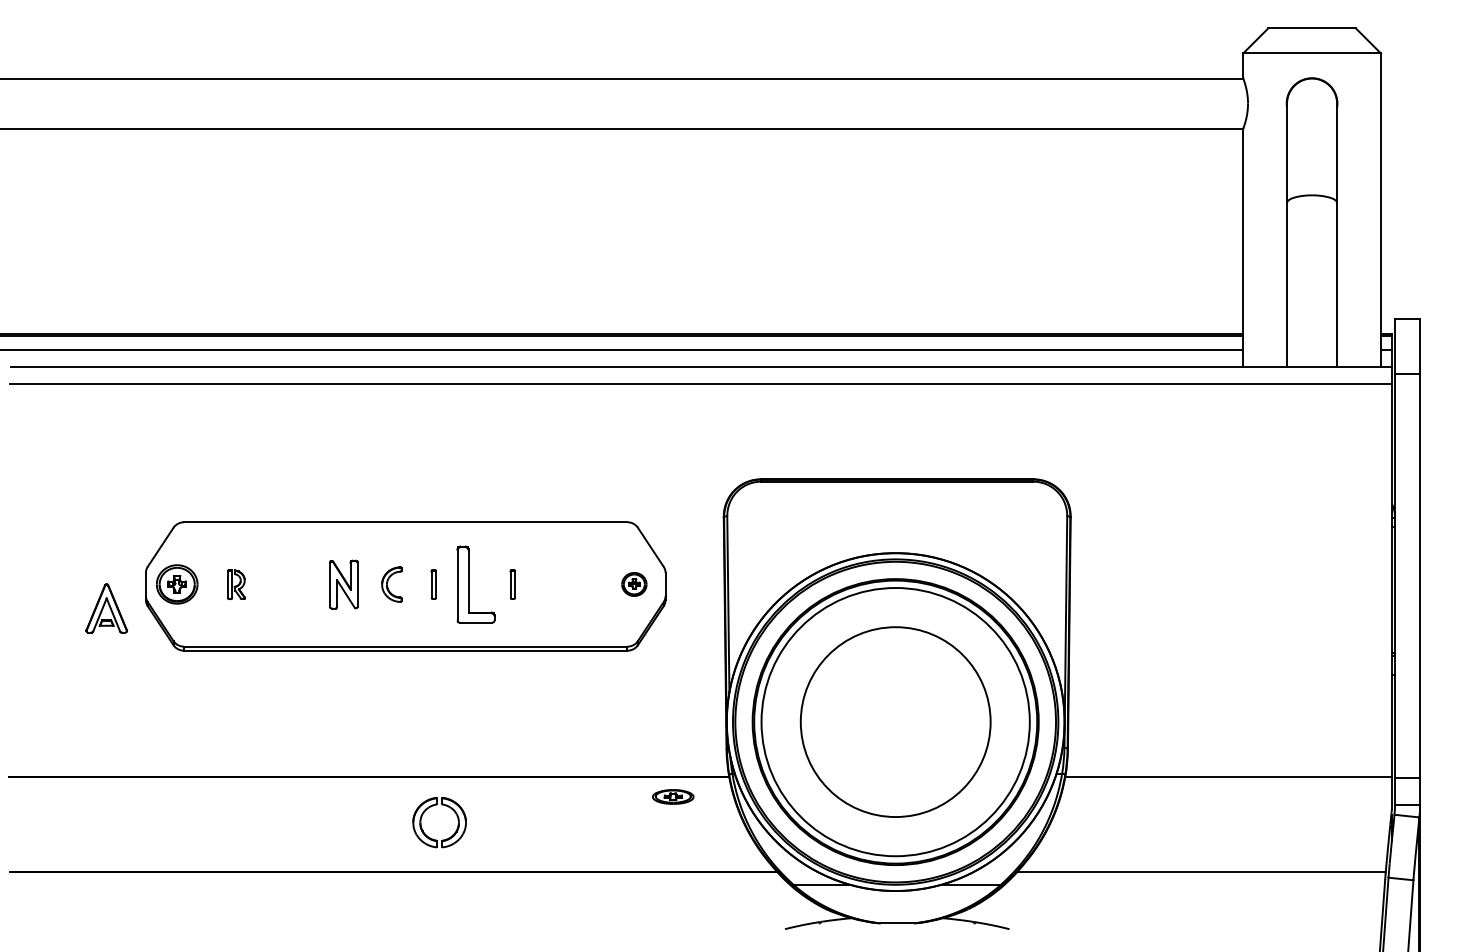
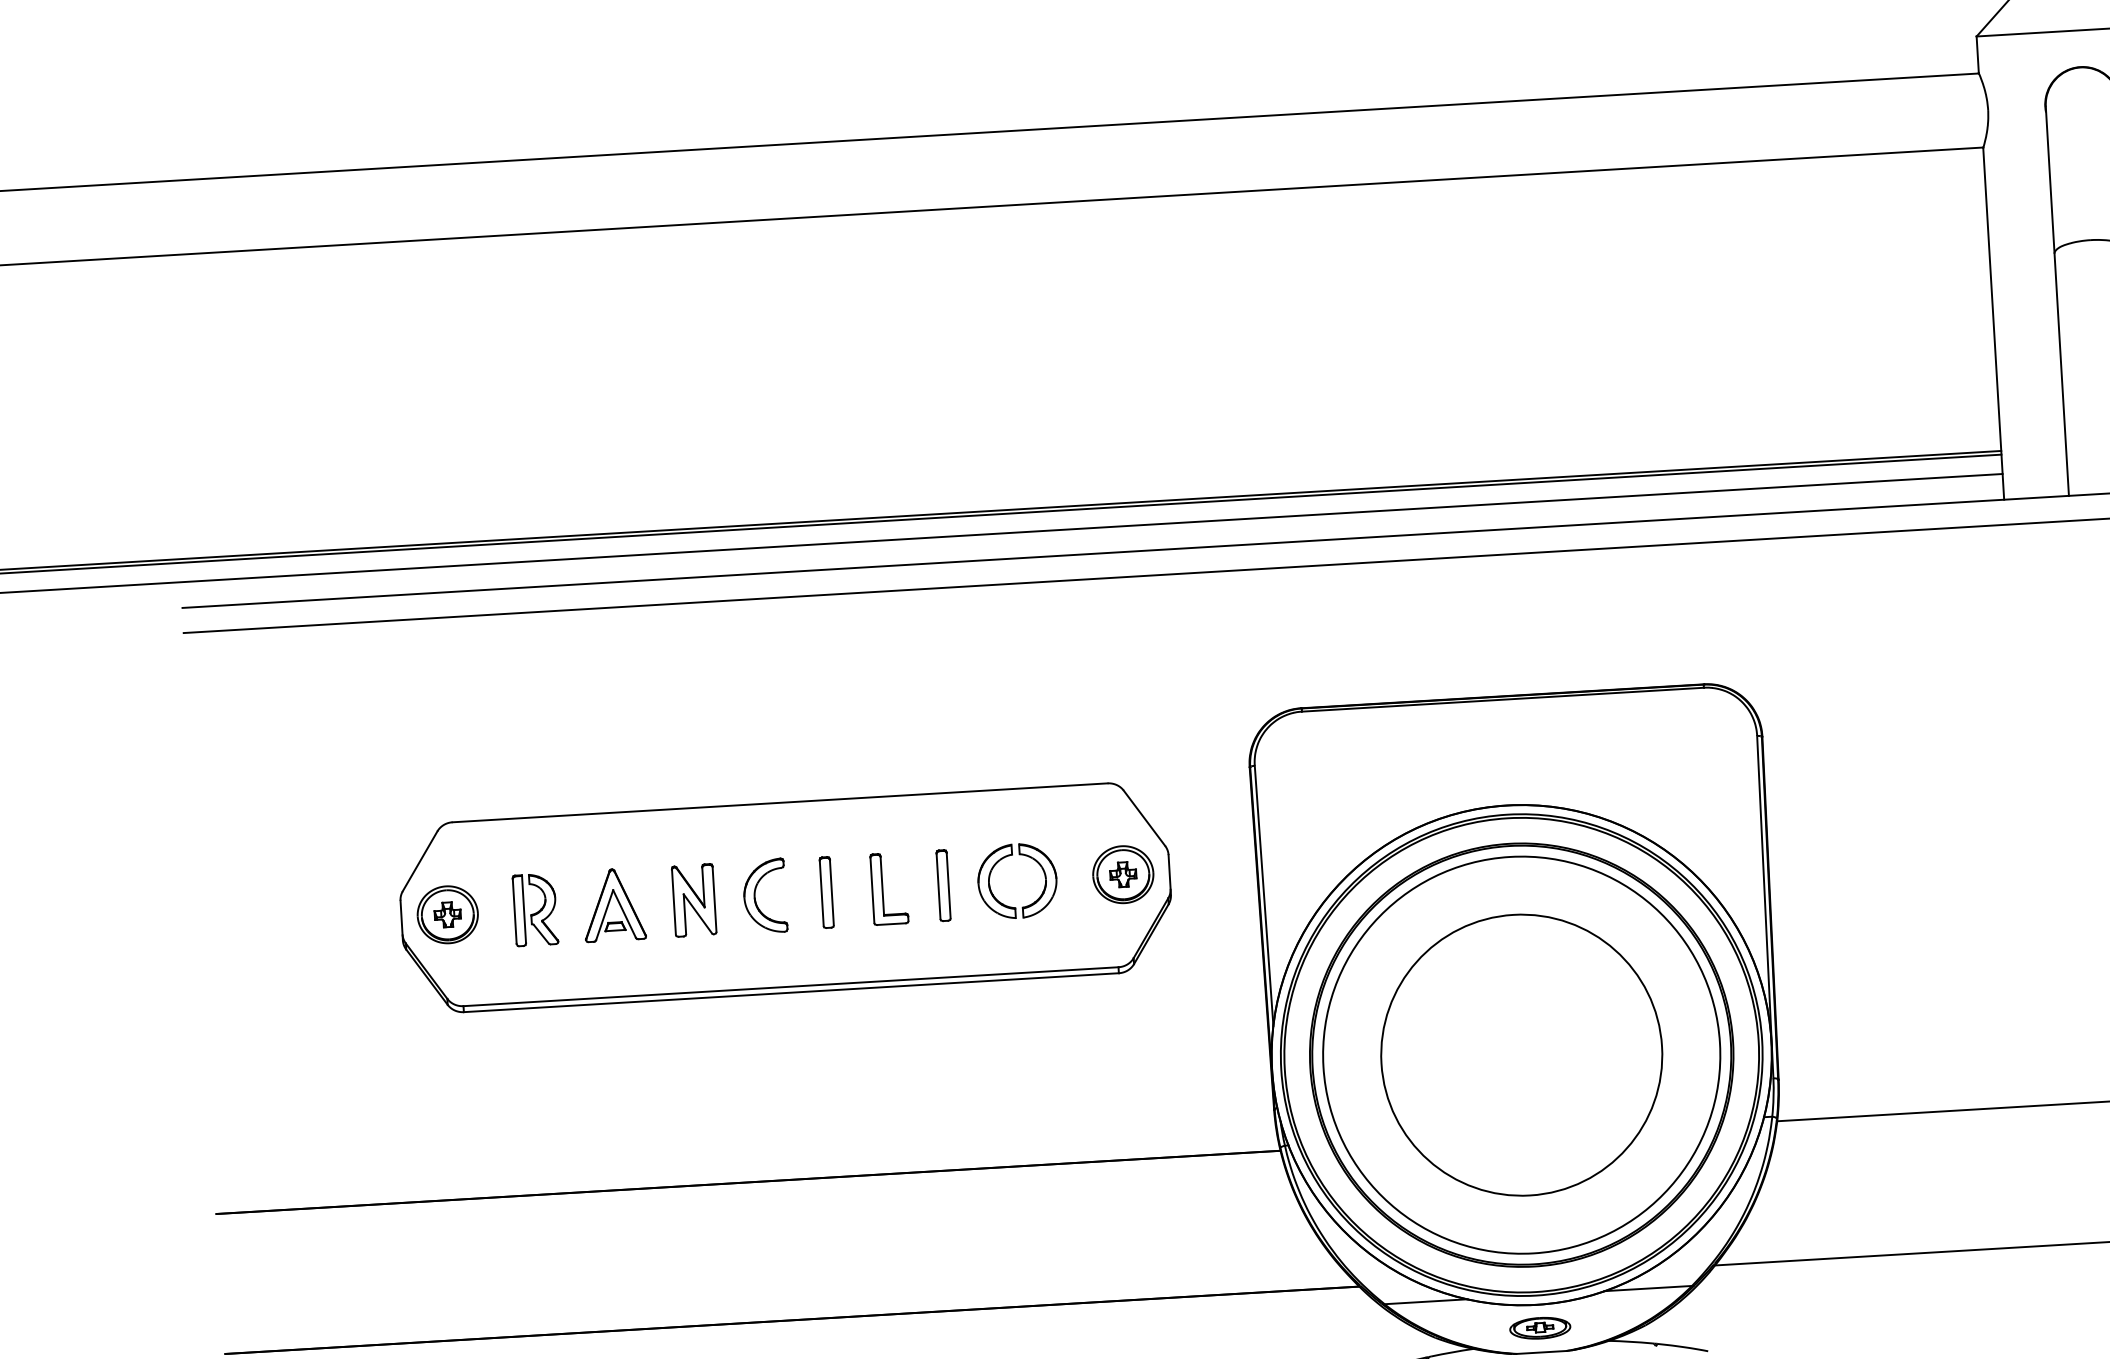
part: (236, 584) -> (535, 909), size x1.67
part: (391, 584) -> (764, 896), size x1.43
part: (433, 584) -> (826, 892), size x1.67
part: (475, 584) -> (888, 888), size x0.62
part: (512, 584) -> (943, 885), size x1.67
part: (634, 584) -> (1123, 874), size x1.67
part: (106, 608) -> (613, 905), moved
part: (673, 796) -> (1540, 1327), moved
part: (431, 807) -> (1004, 859), moved

